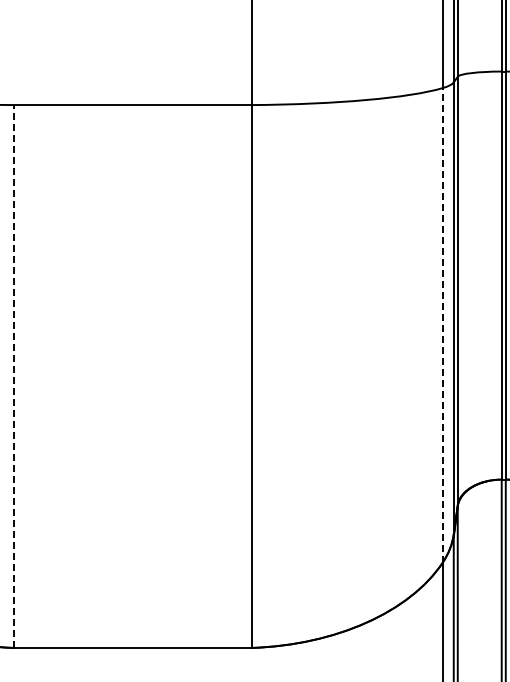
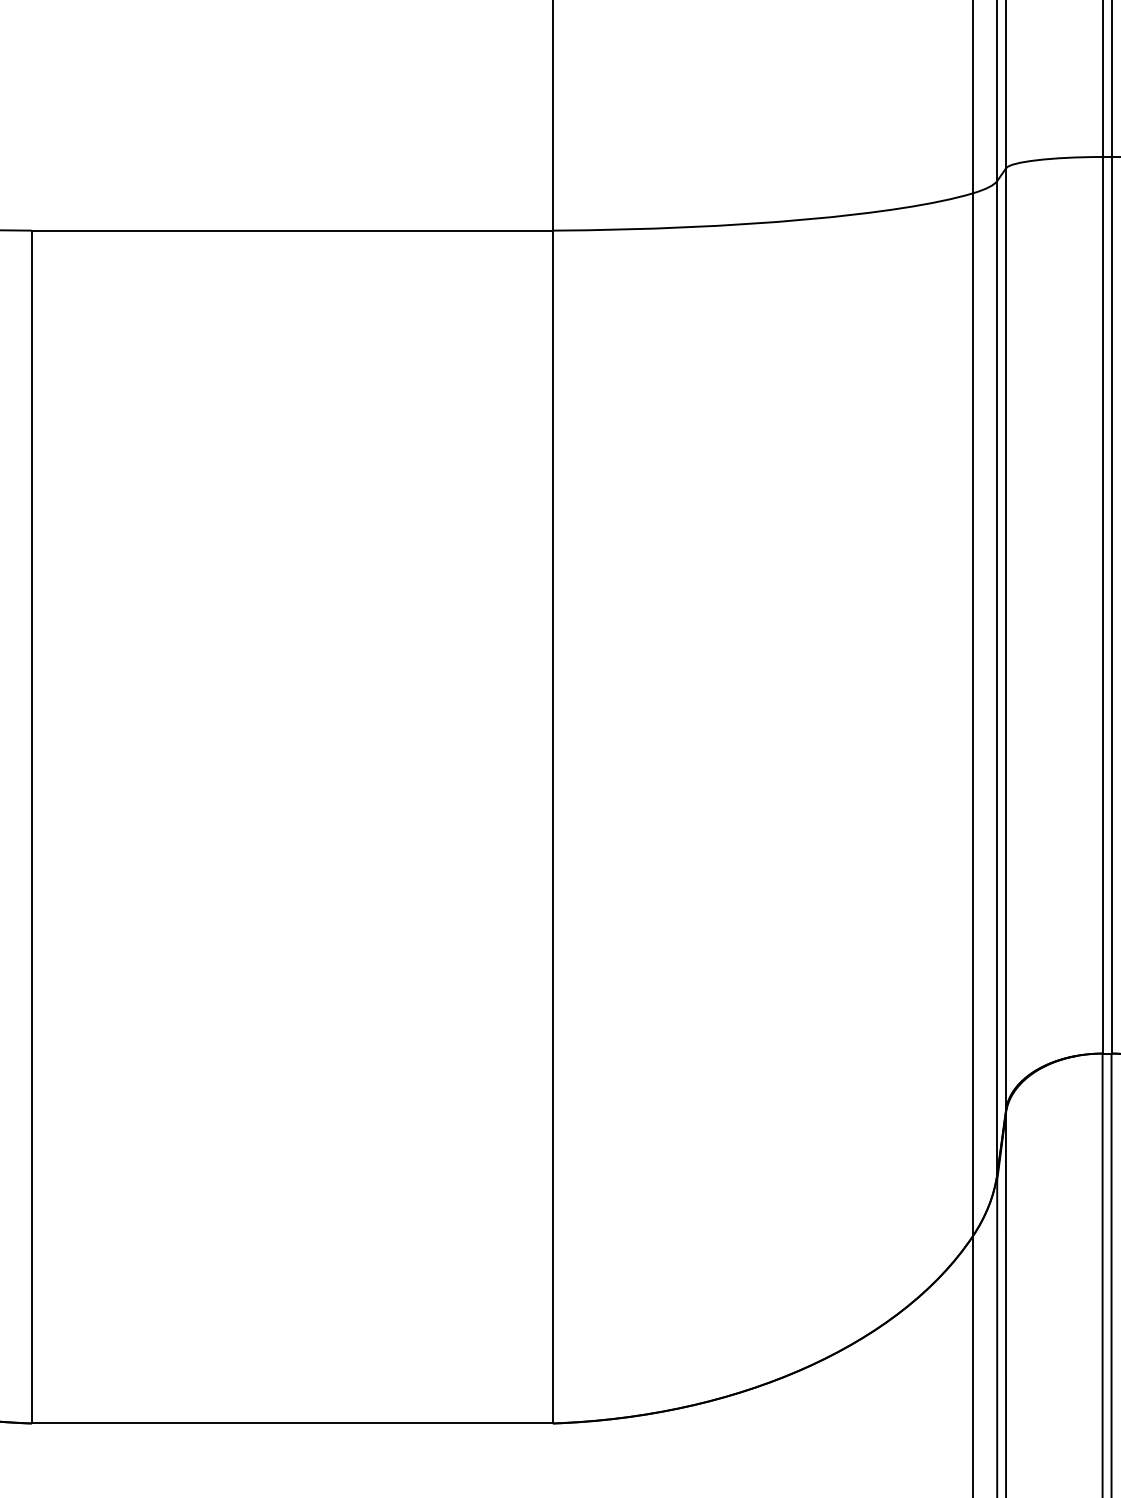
line: (442, 324) -> (972, 712), dashed -> solid
line: (14, 376) -> (32, 827), dashed -> solid

